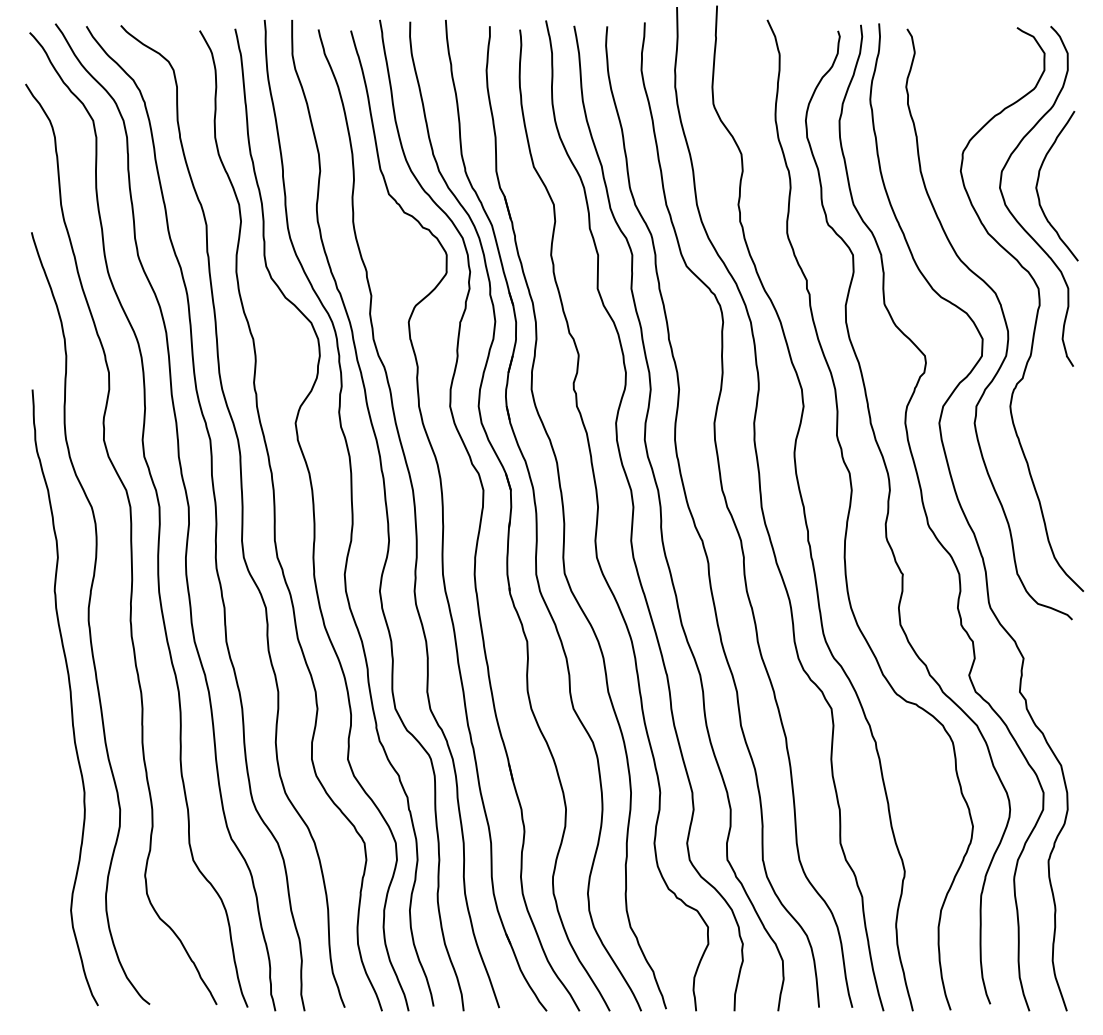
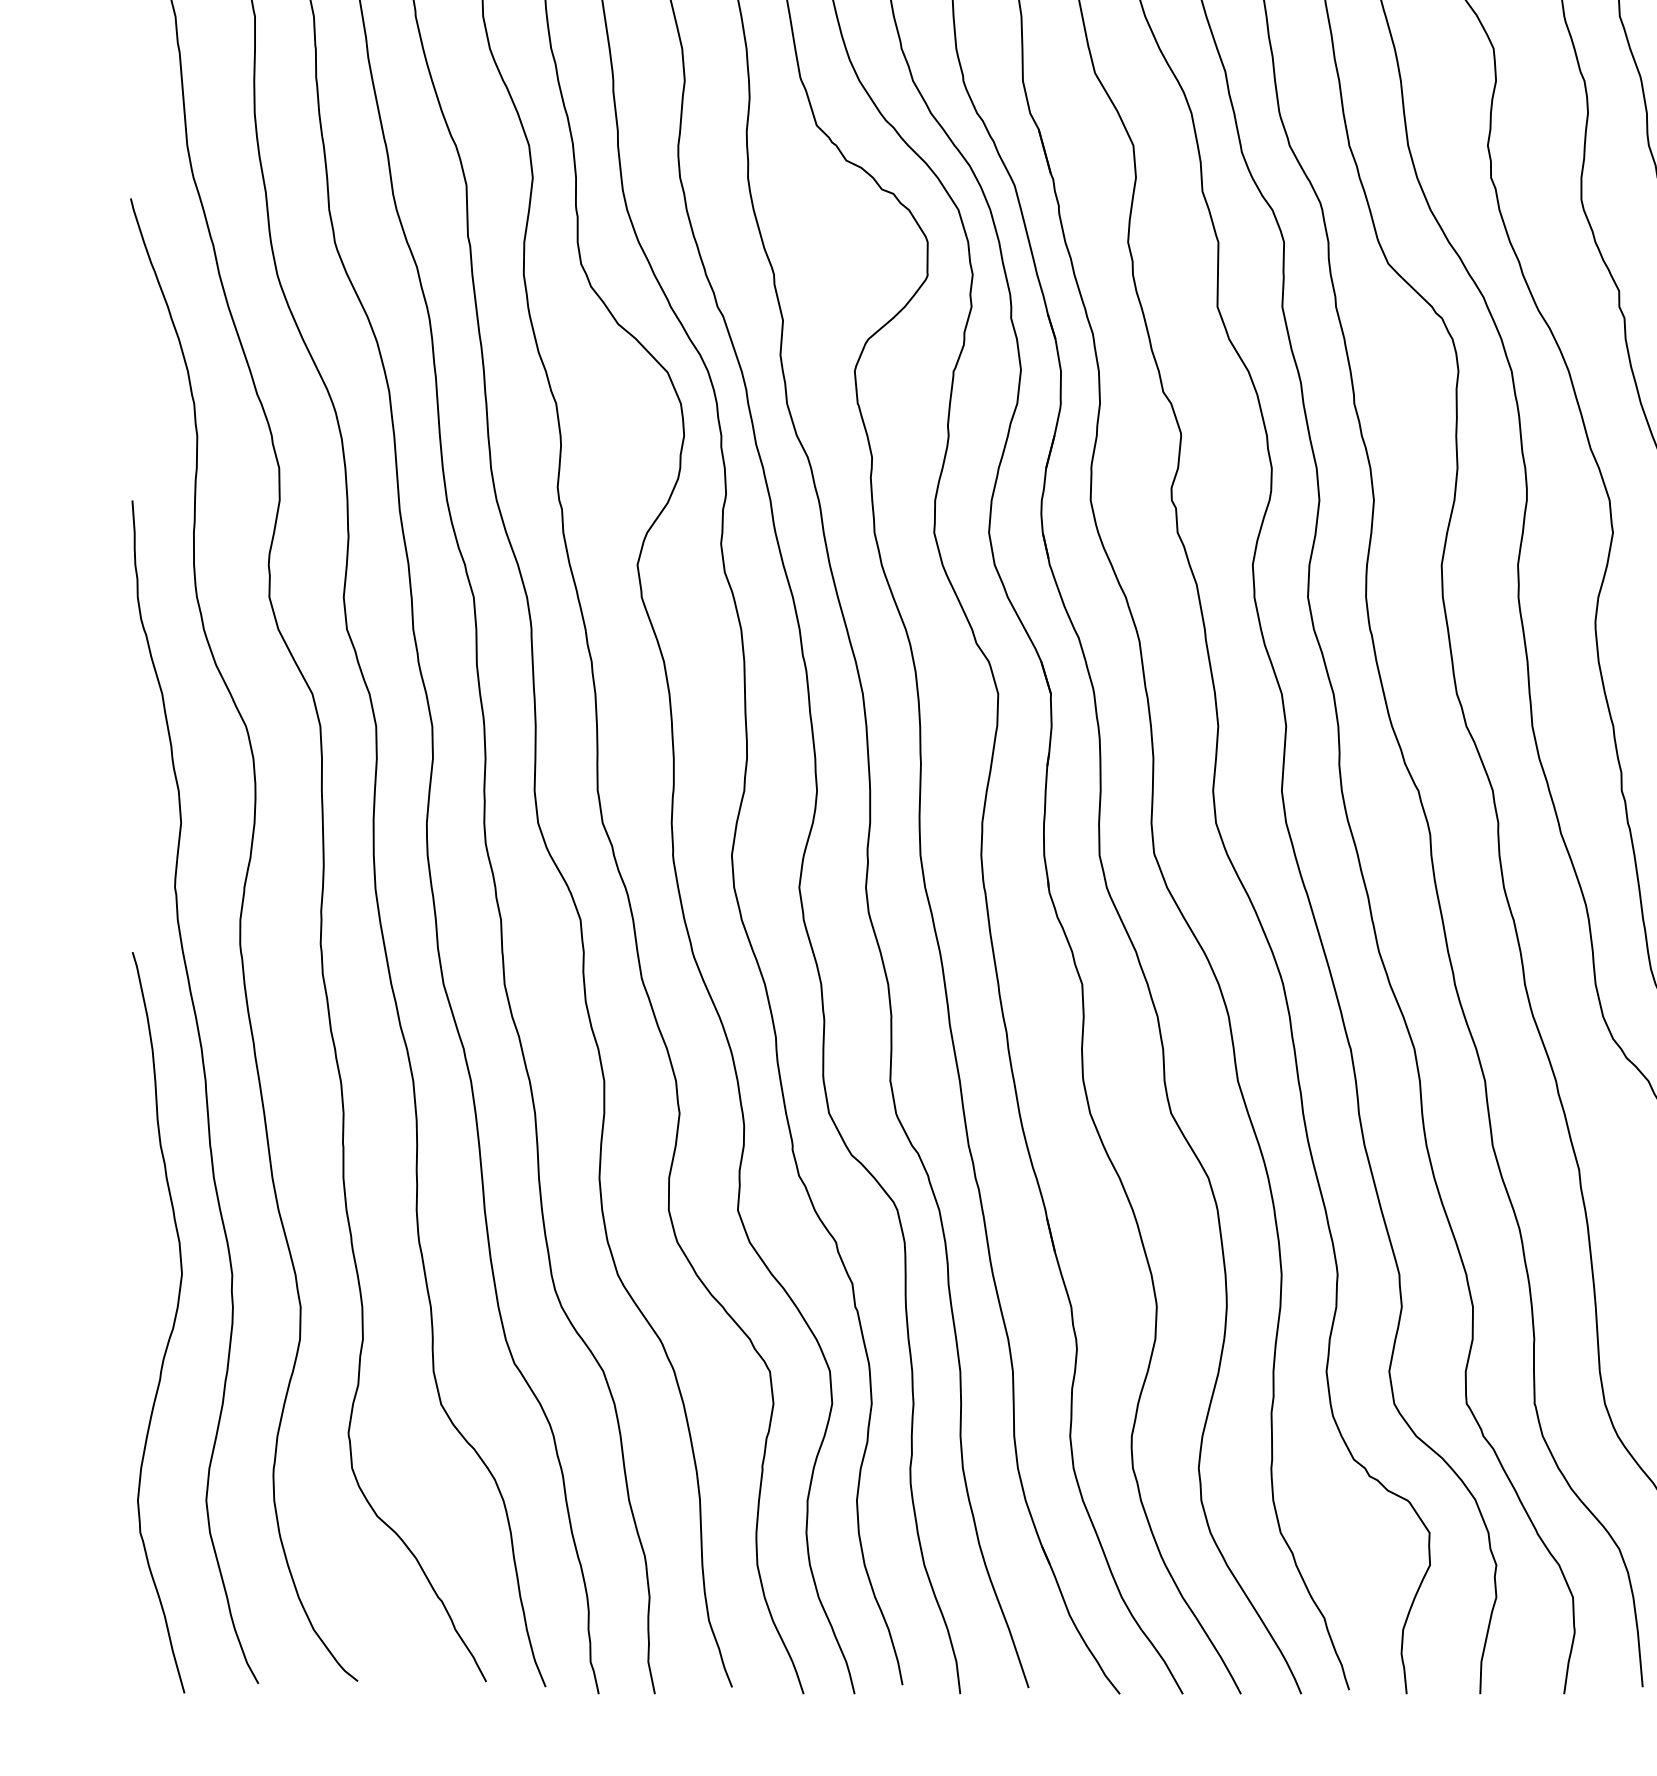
curve: (52, 820) -> (170, 1327), added

